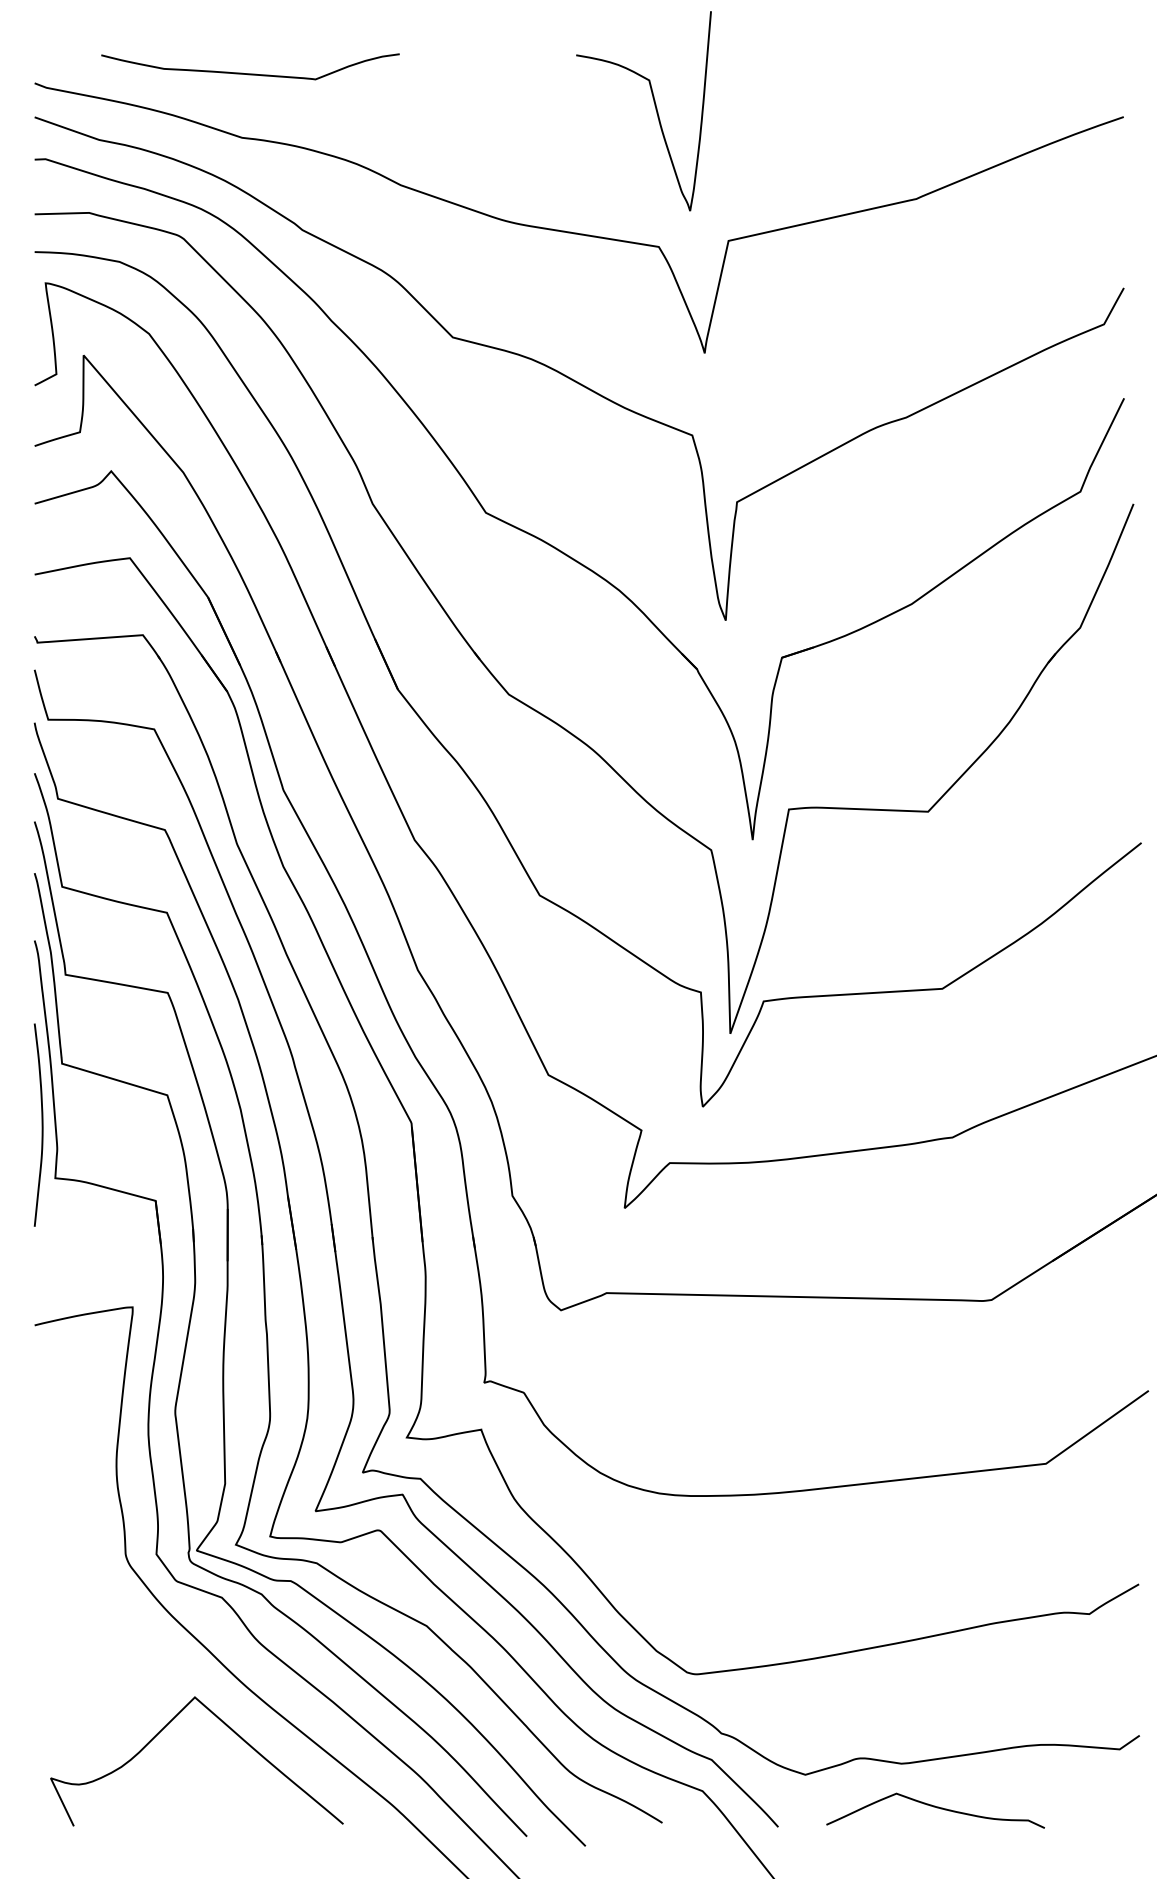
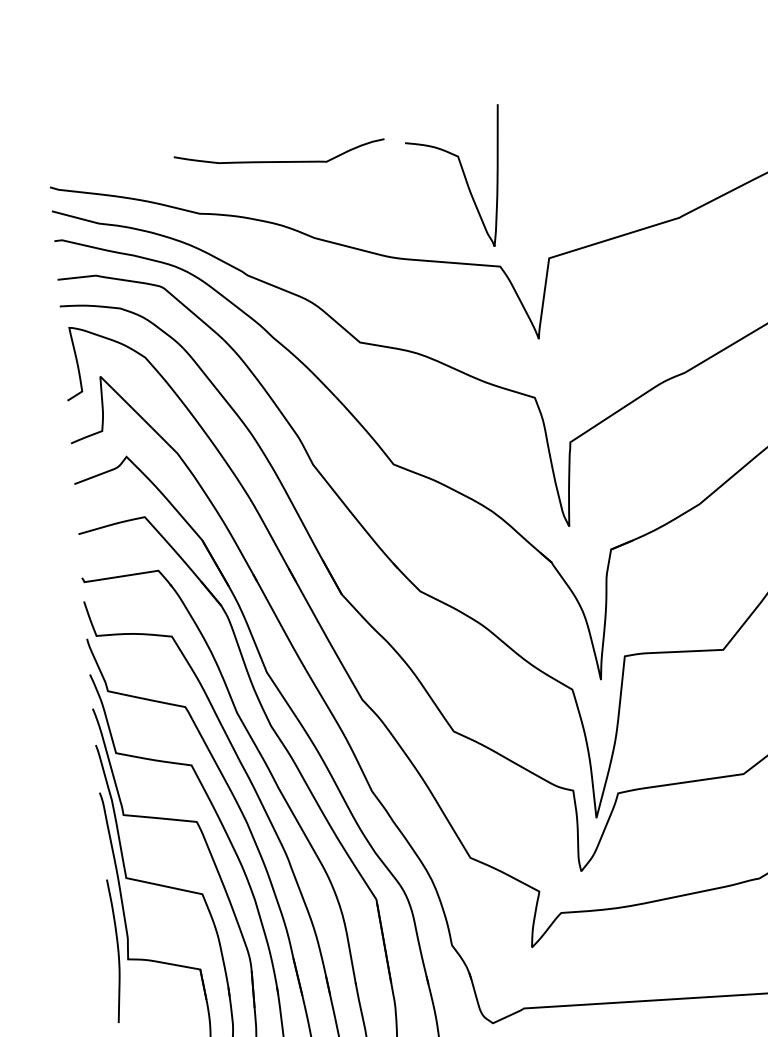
curve: (250, 73) -> (280, 161), moved
curve: (654, 106) -> (463, 174), moved
curve: (41, 1124) -> (117, 950), moved

